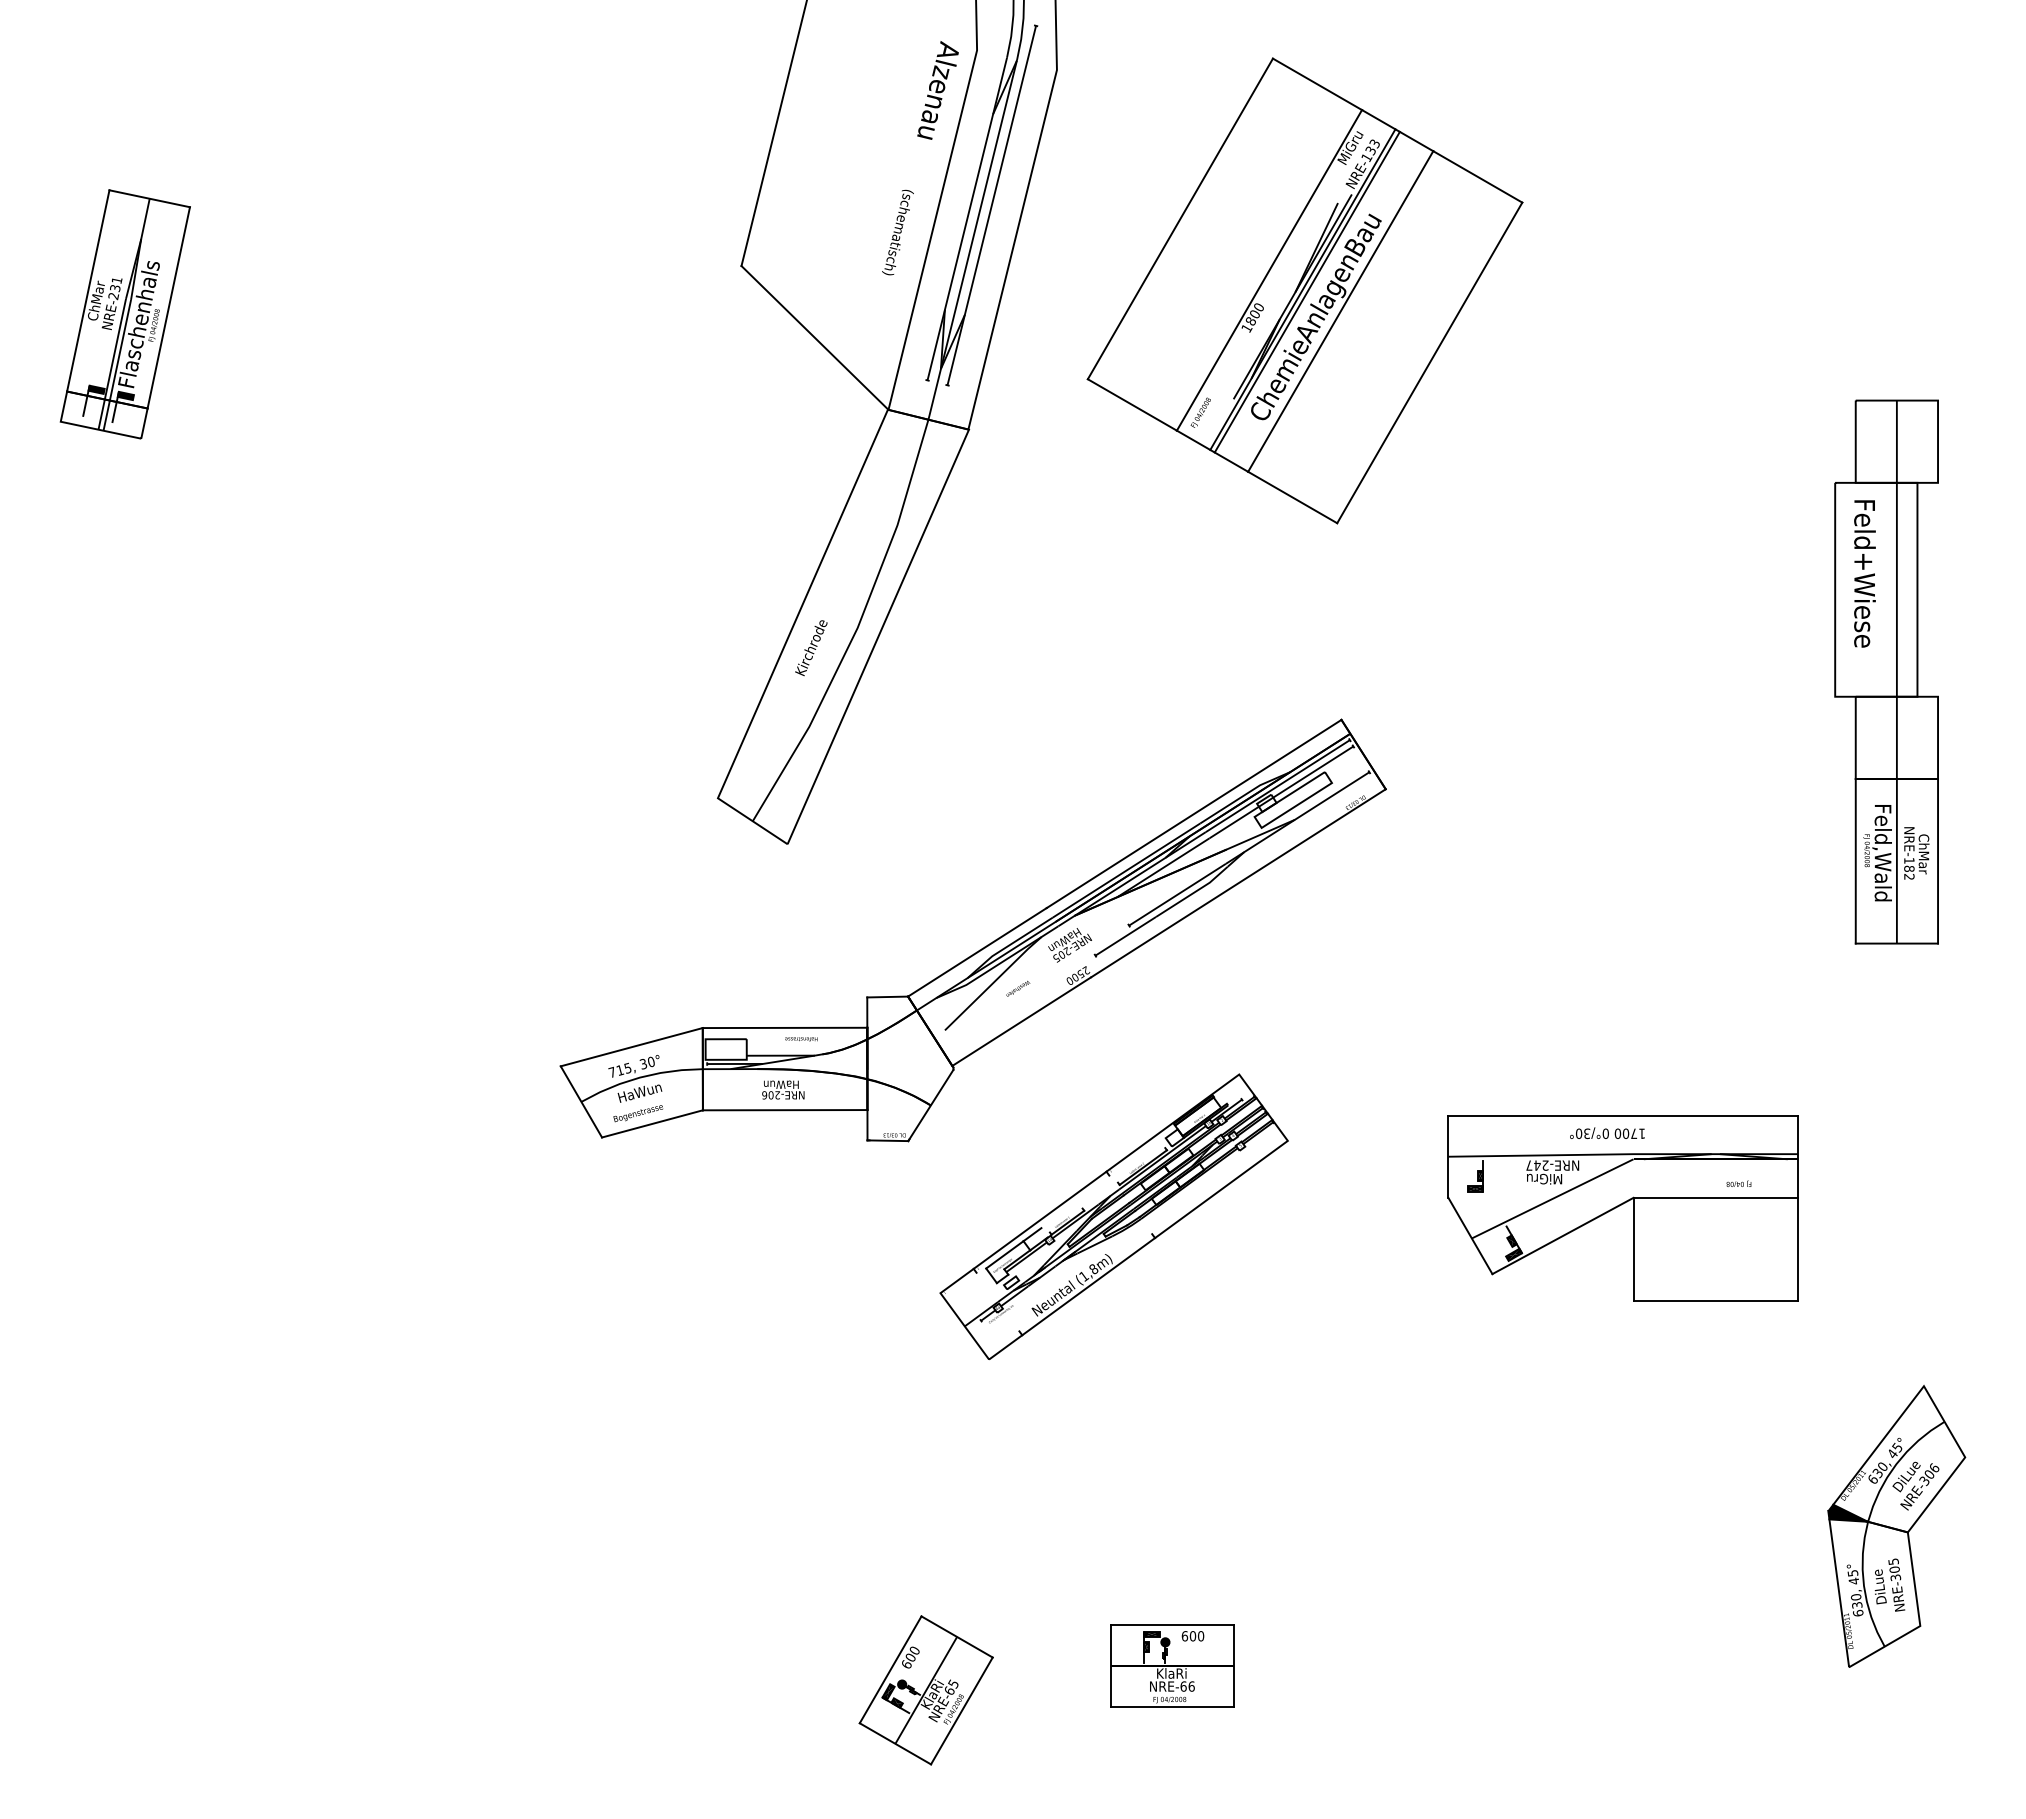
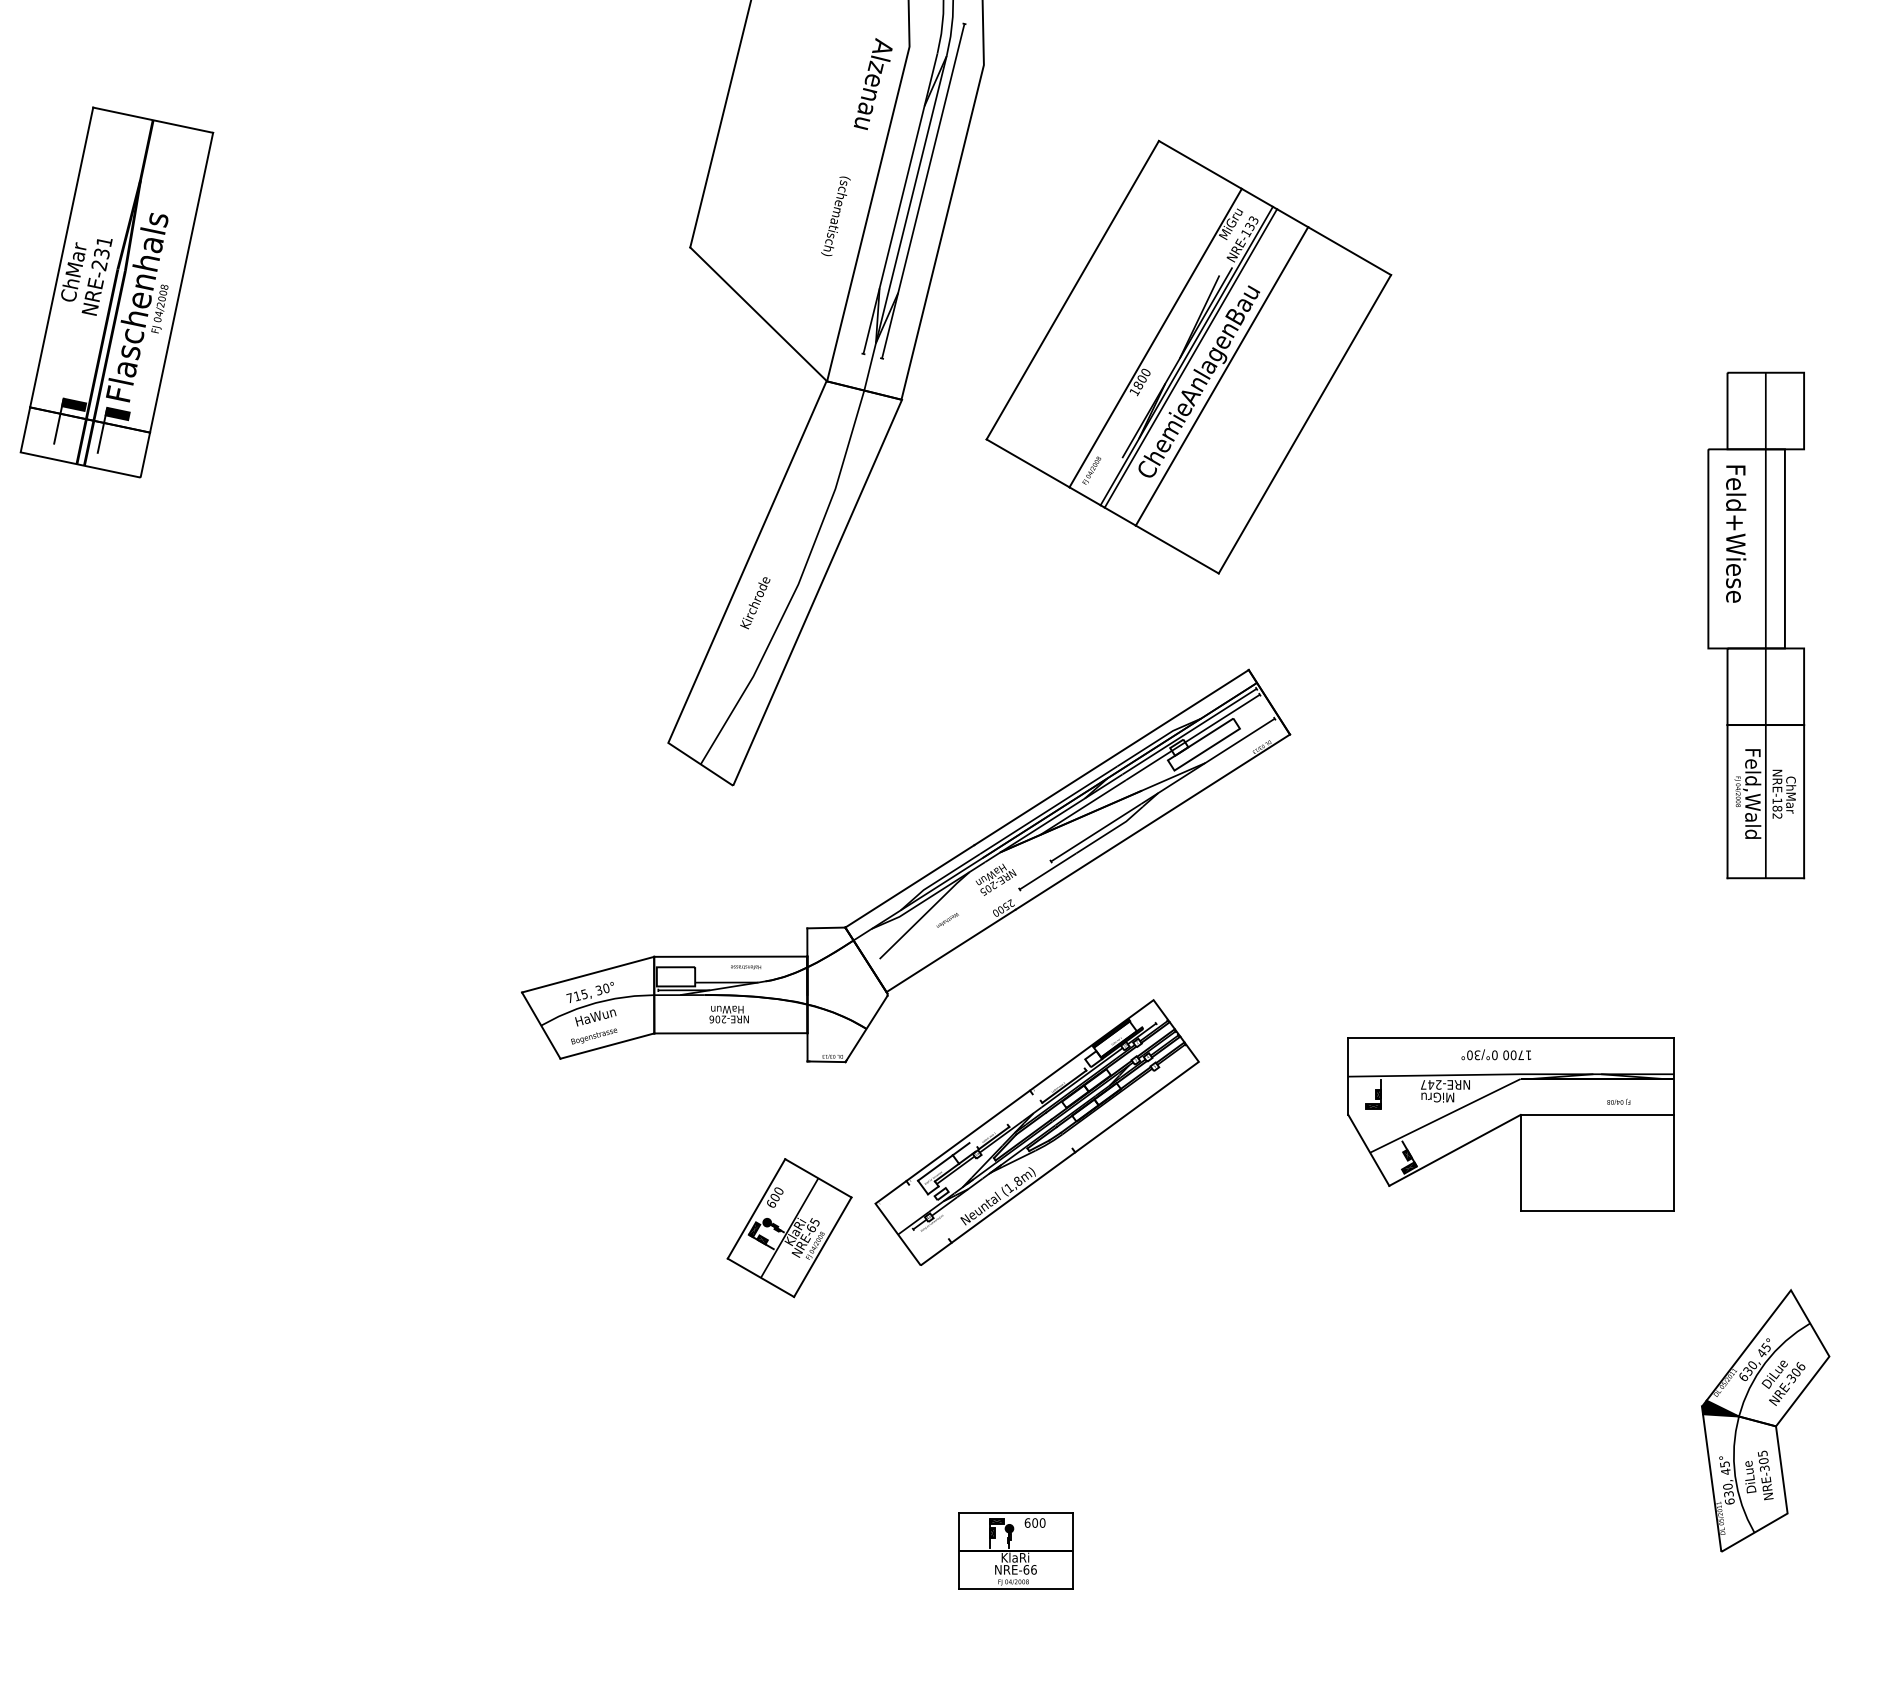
part: (1304, 290) -> (1188, 356), moved
part: (124, 314) -> (115, 292), size x1.6
part: (1172, 1665) -> (1016, 1550), moved
part: (925, 1690) -> (788, 1228), moved

